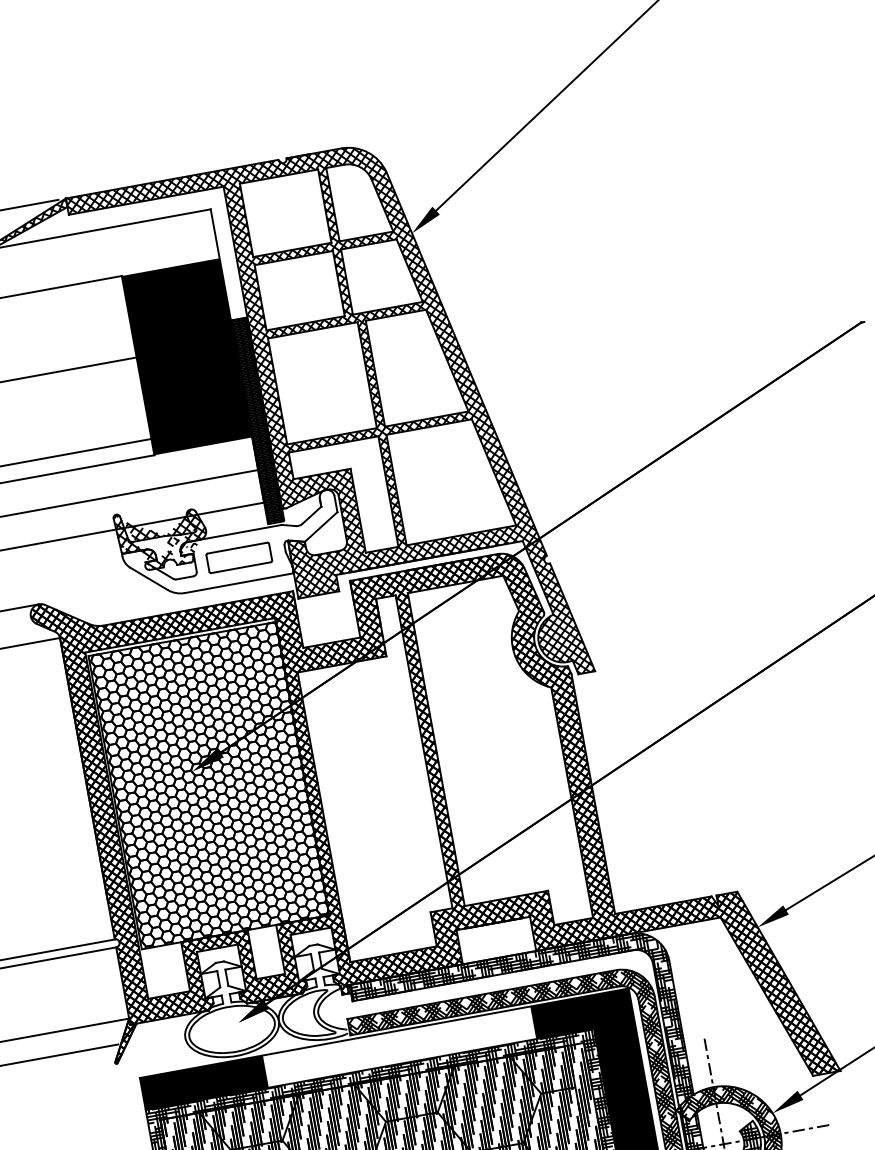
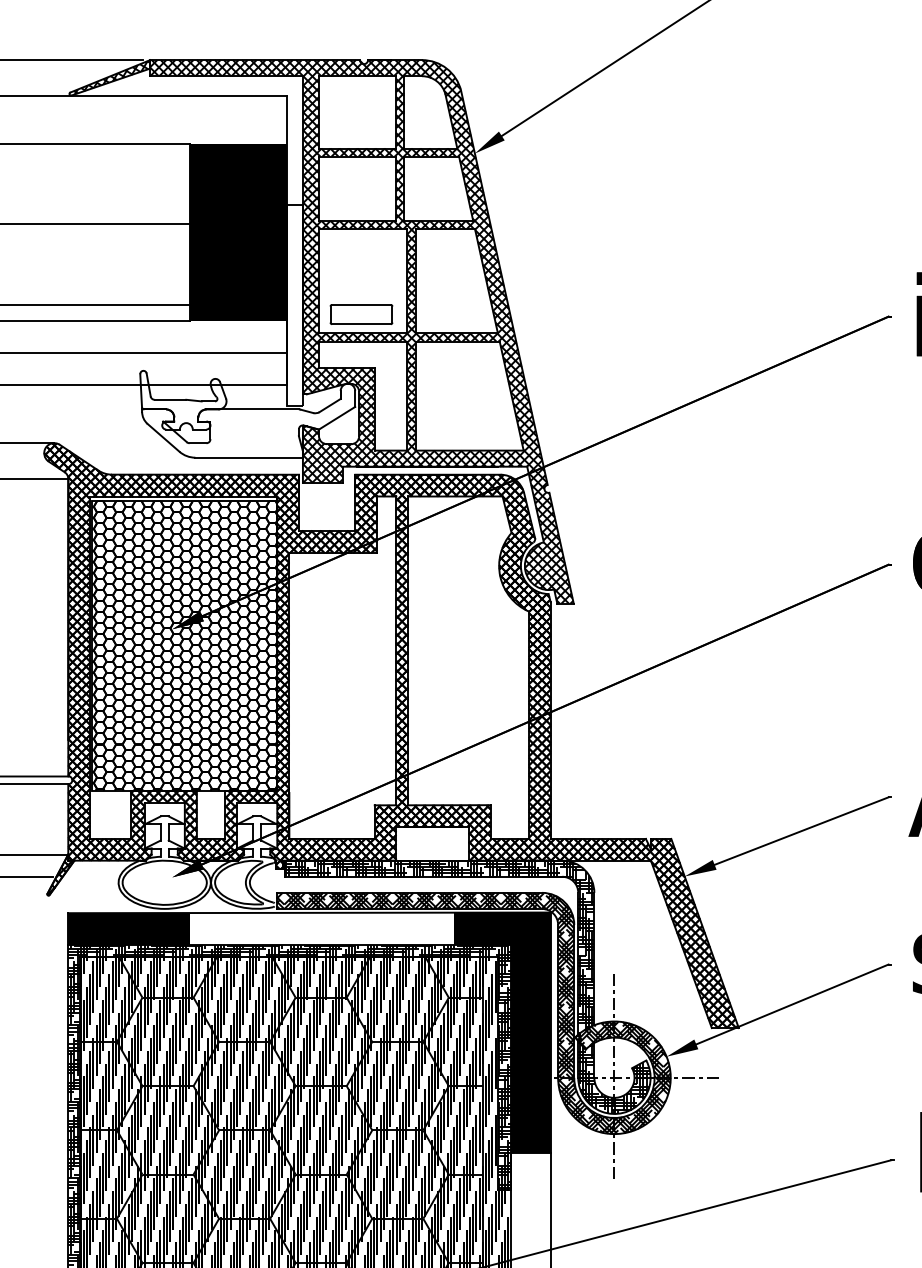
hatch: (257, 420) -> (294, 305), removed
hatch: (162, 536) -> (183, 399), removed
part: (239, 557) -> (361, 314), moved

